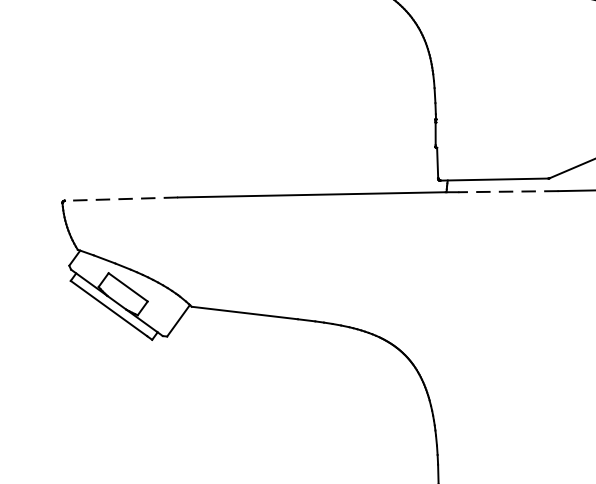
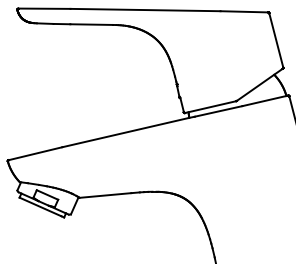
line: (508, 191) -> (218, 111), dashed -> solid
line: (121, 198) -> (35, 153), dashed -> solid

